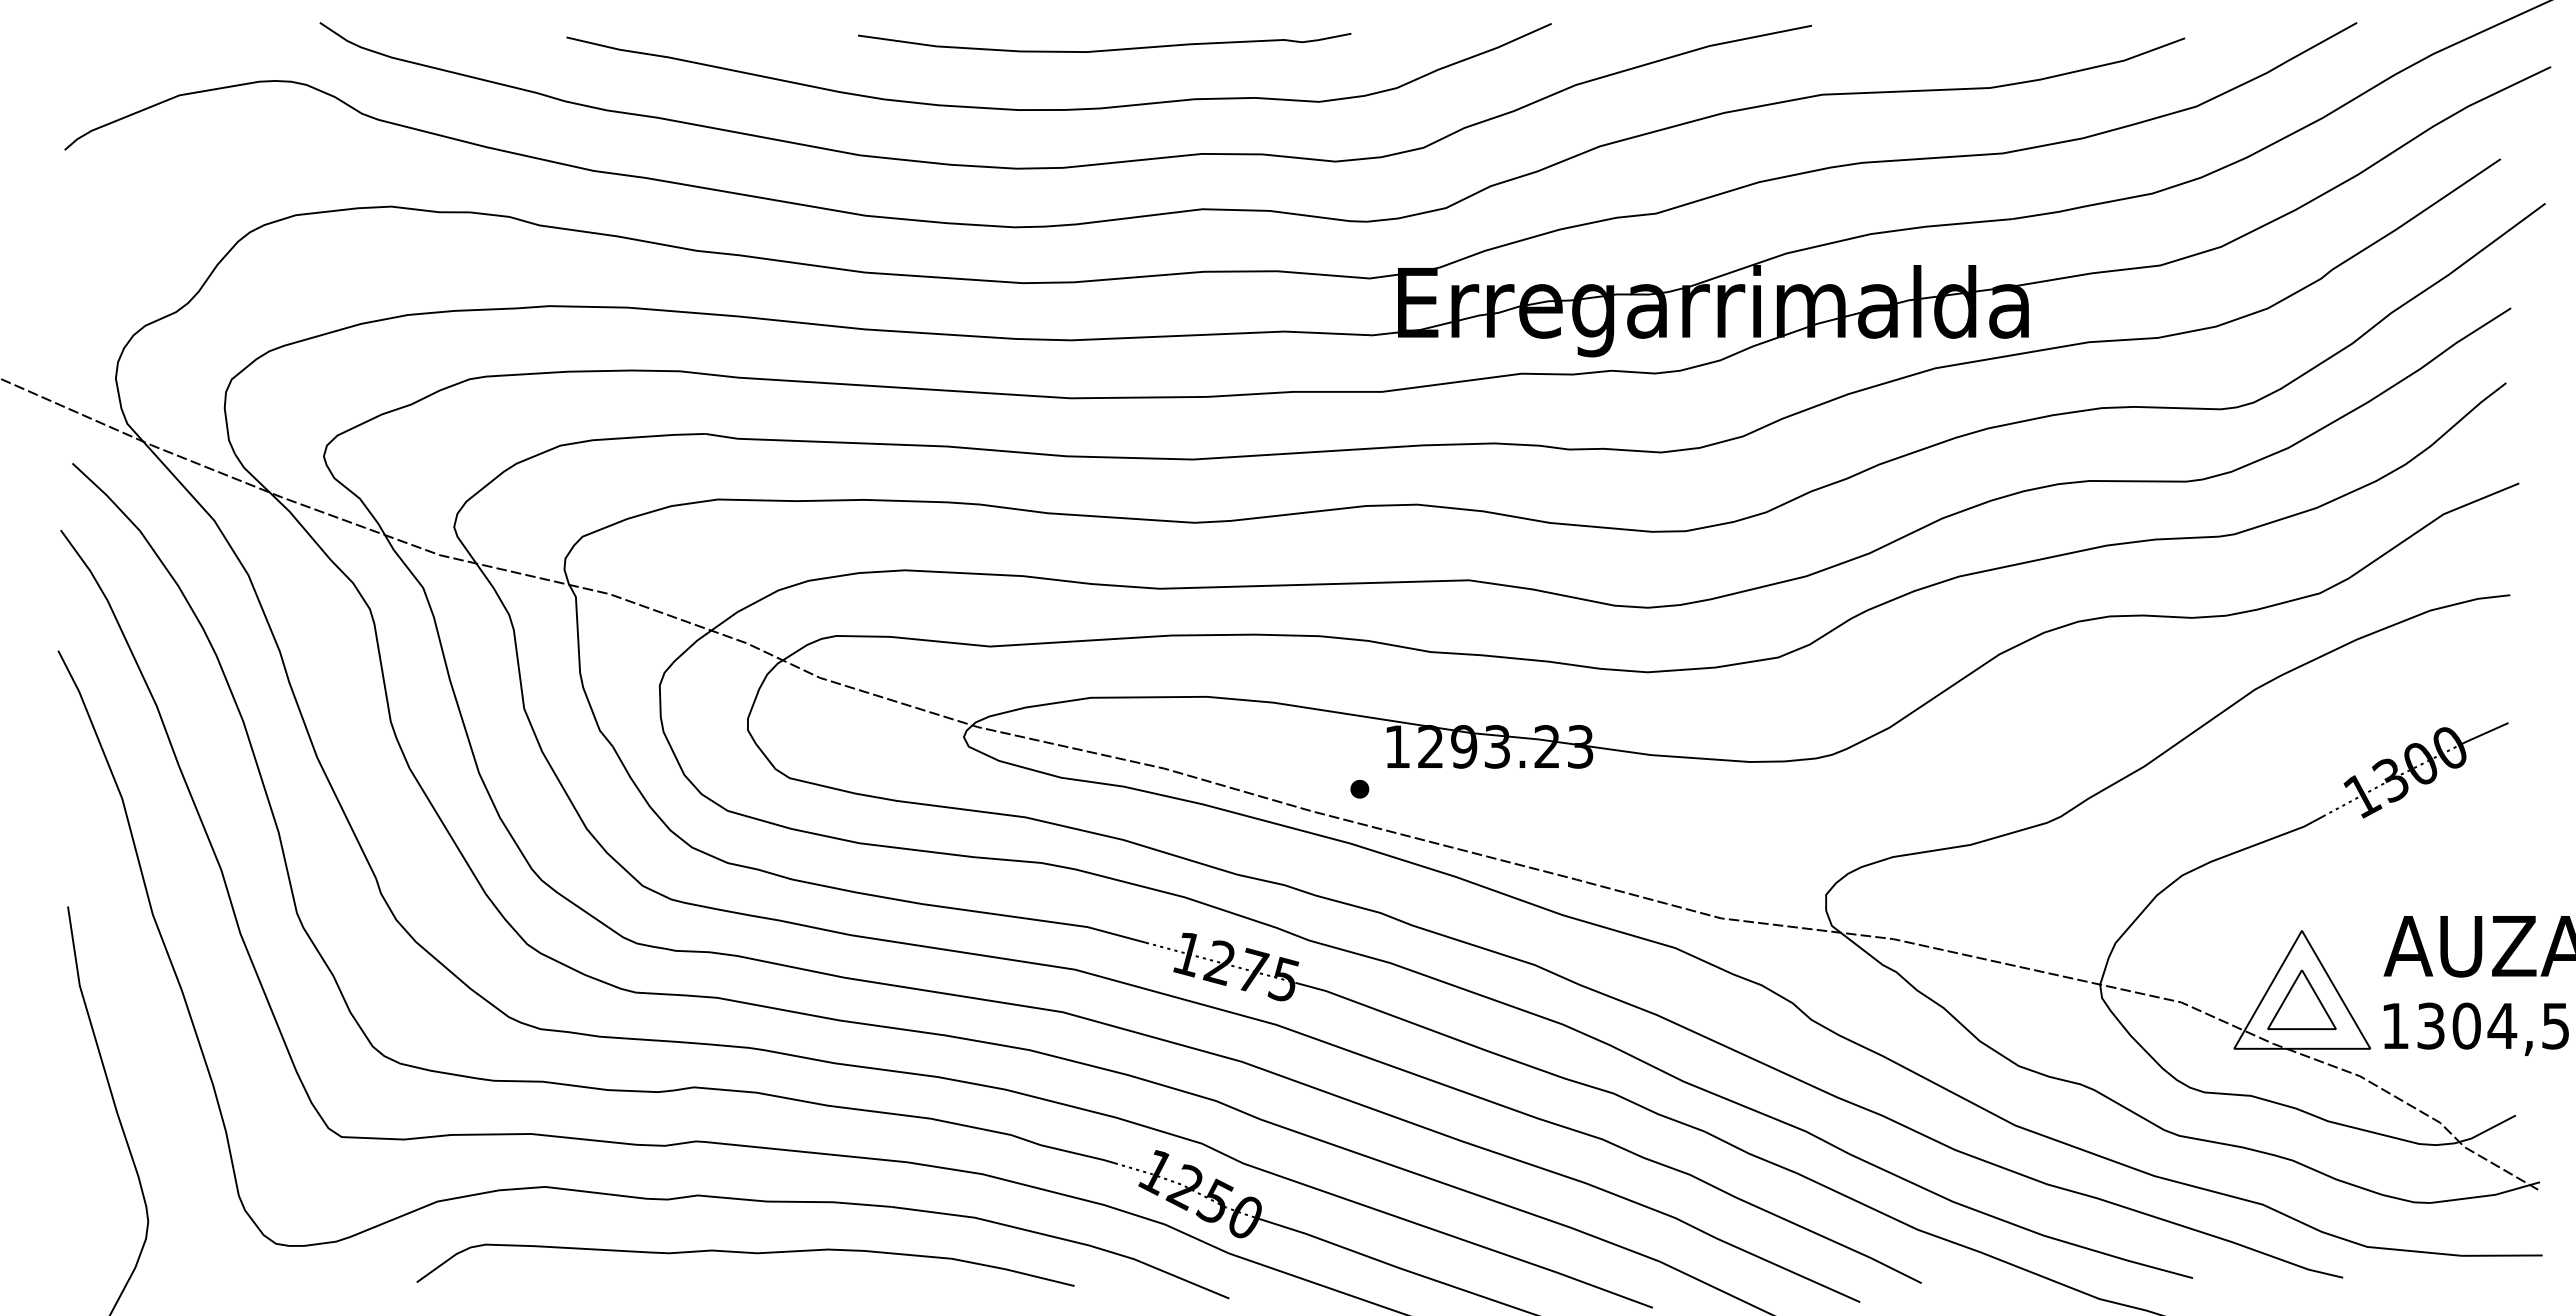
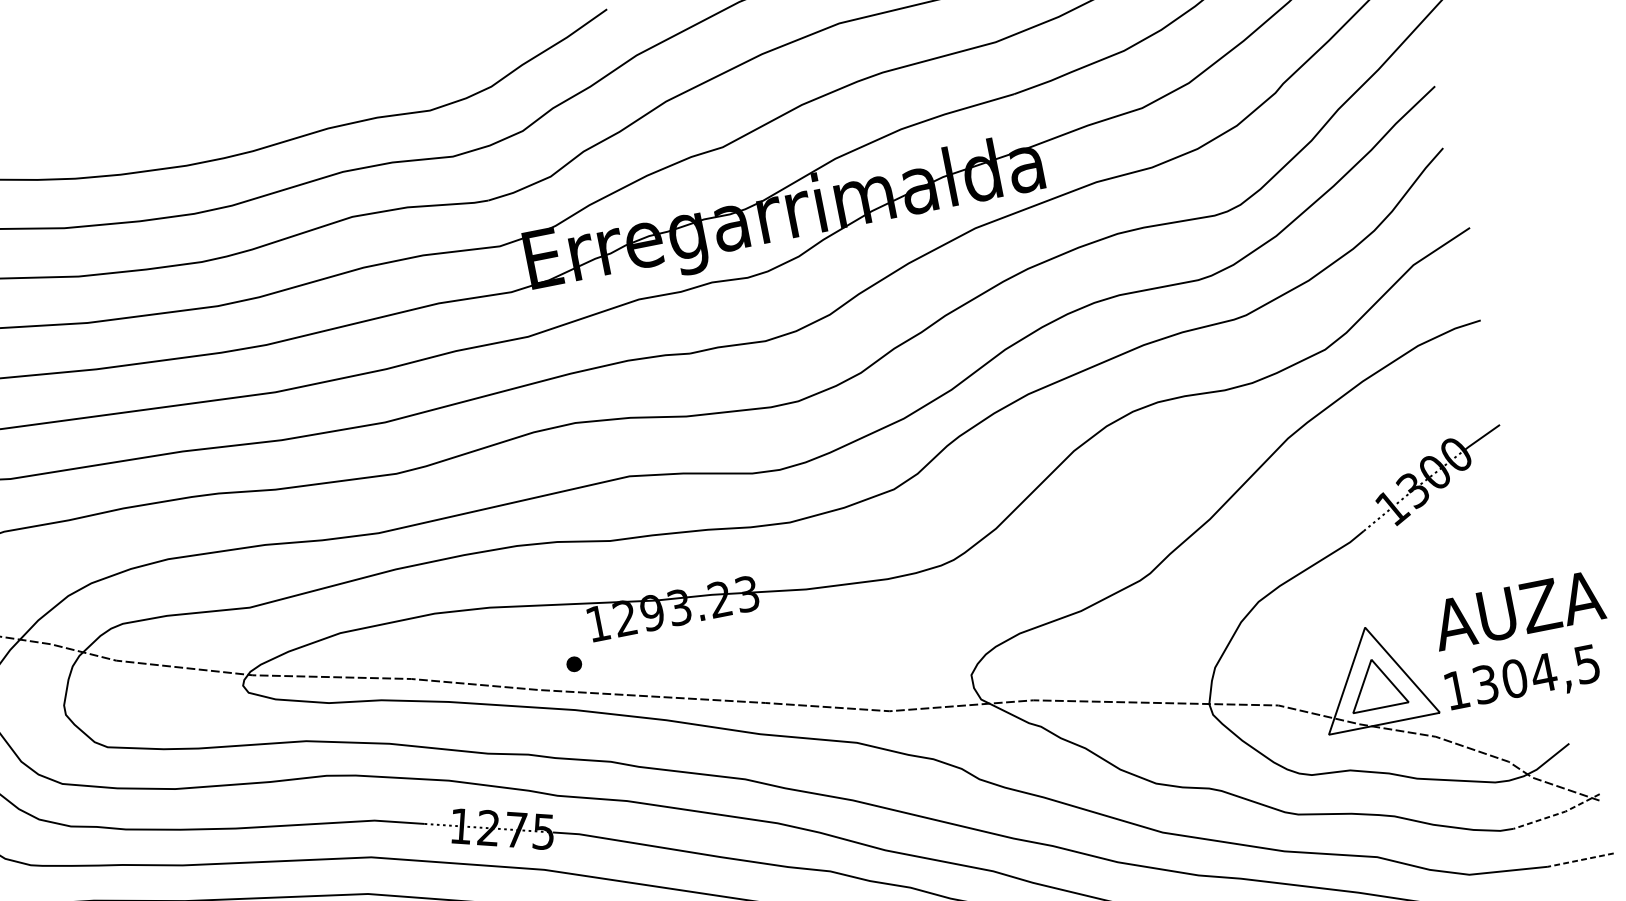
curve: (1104, 49) -> (246, 102), removed
line: (2486, 1195) -> (1558, 813), solid -> dashed
line: (2501, 1255) -> (1580, 860), solid -> dashed

